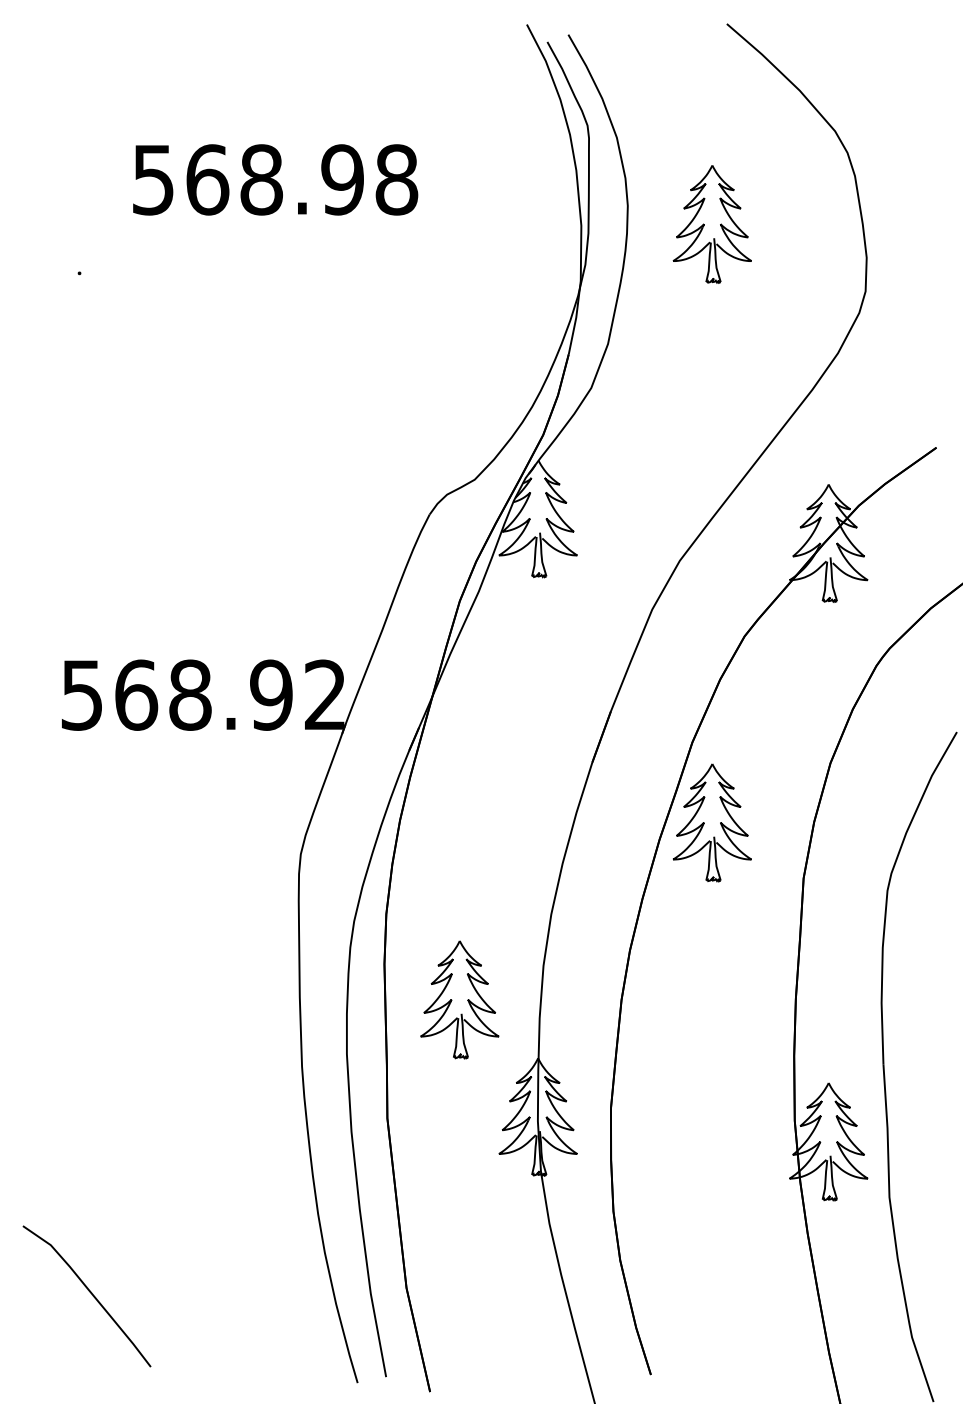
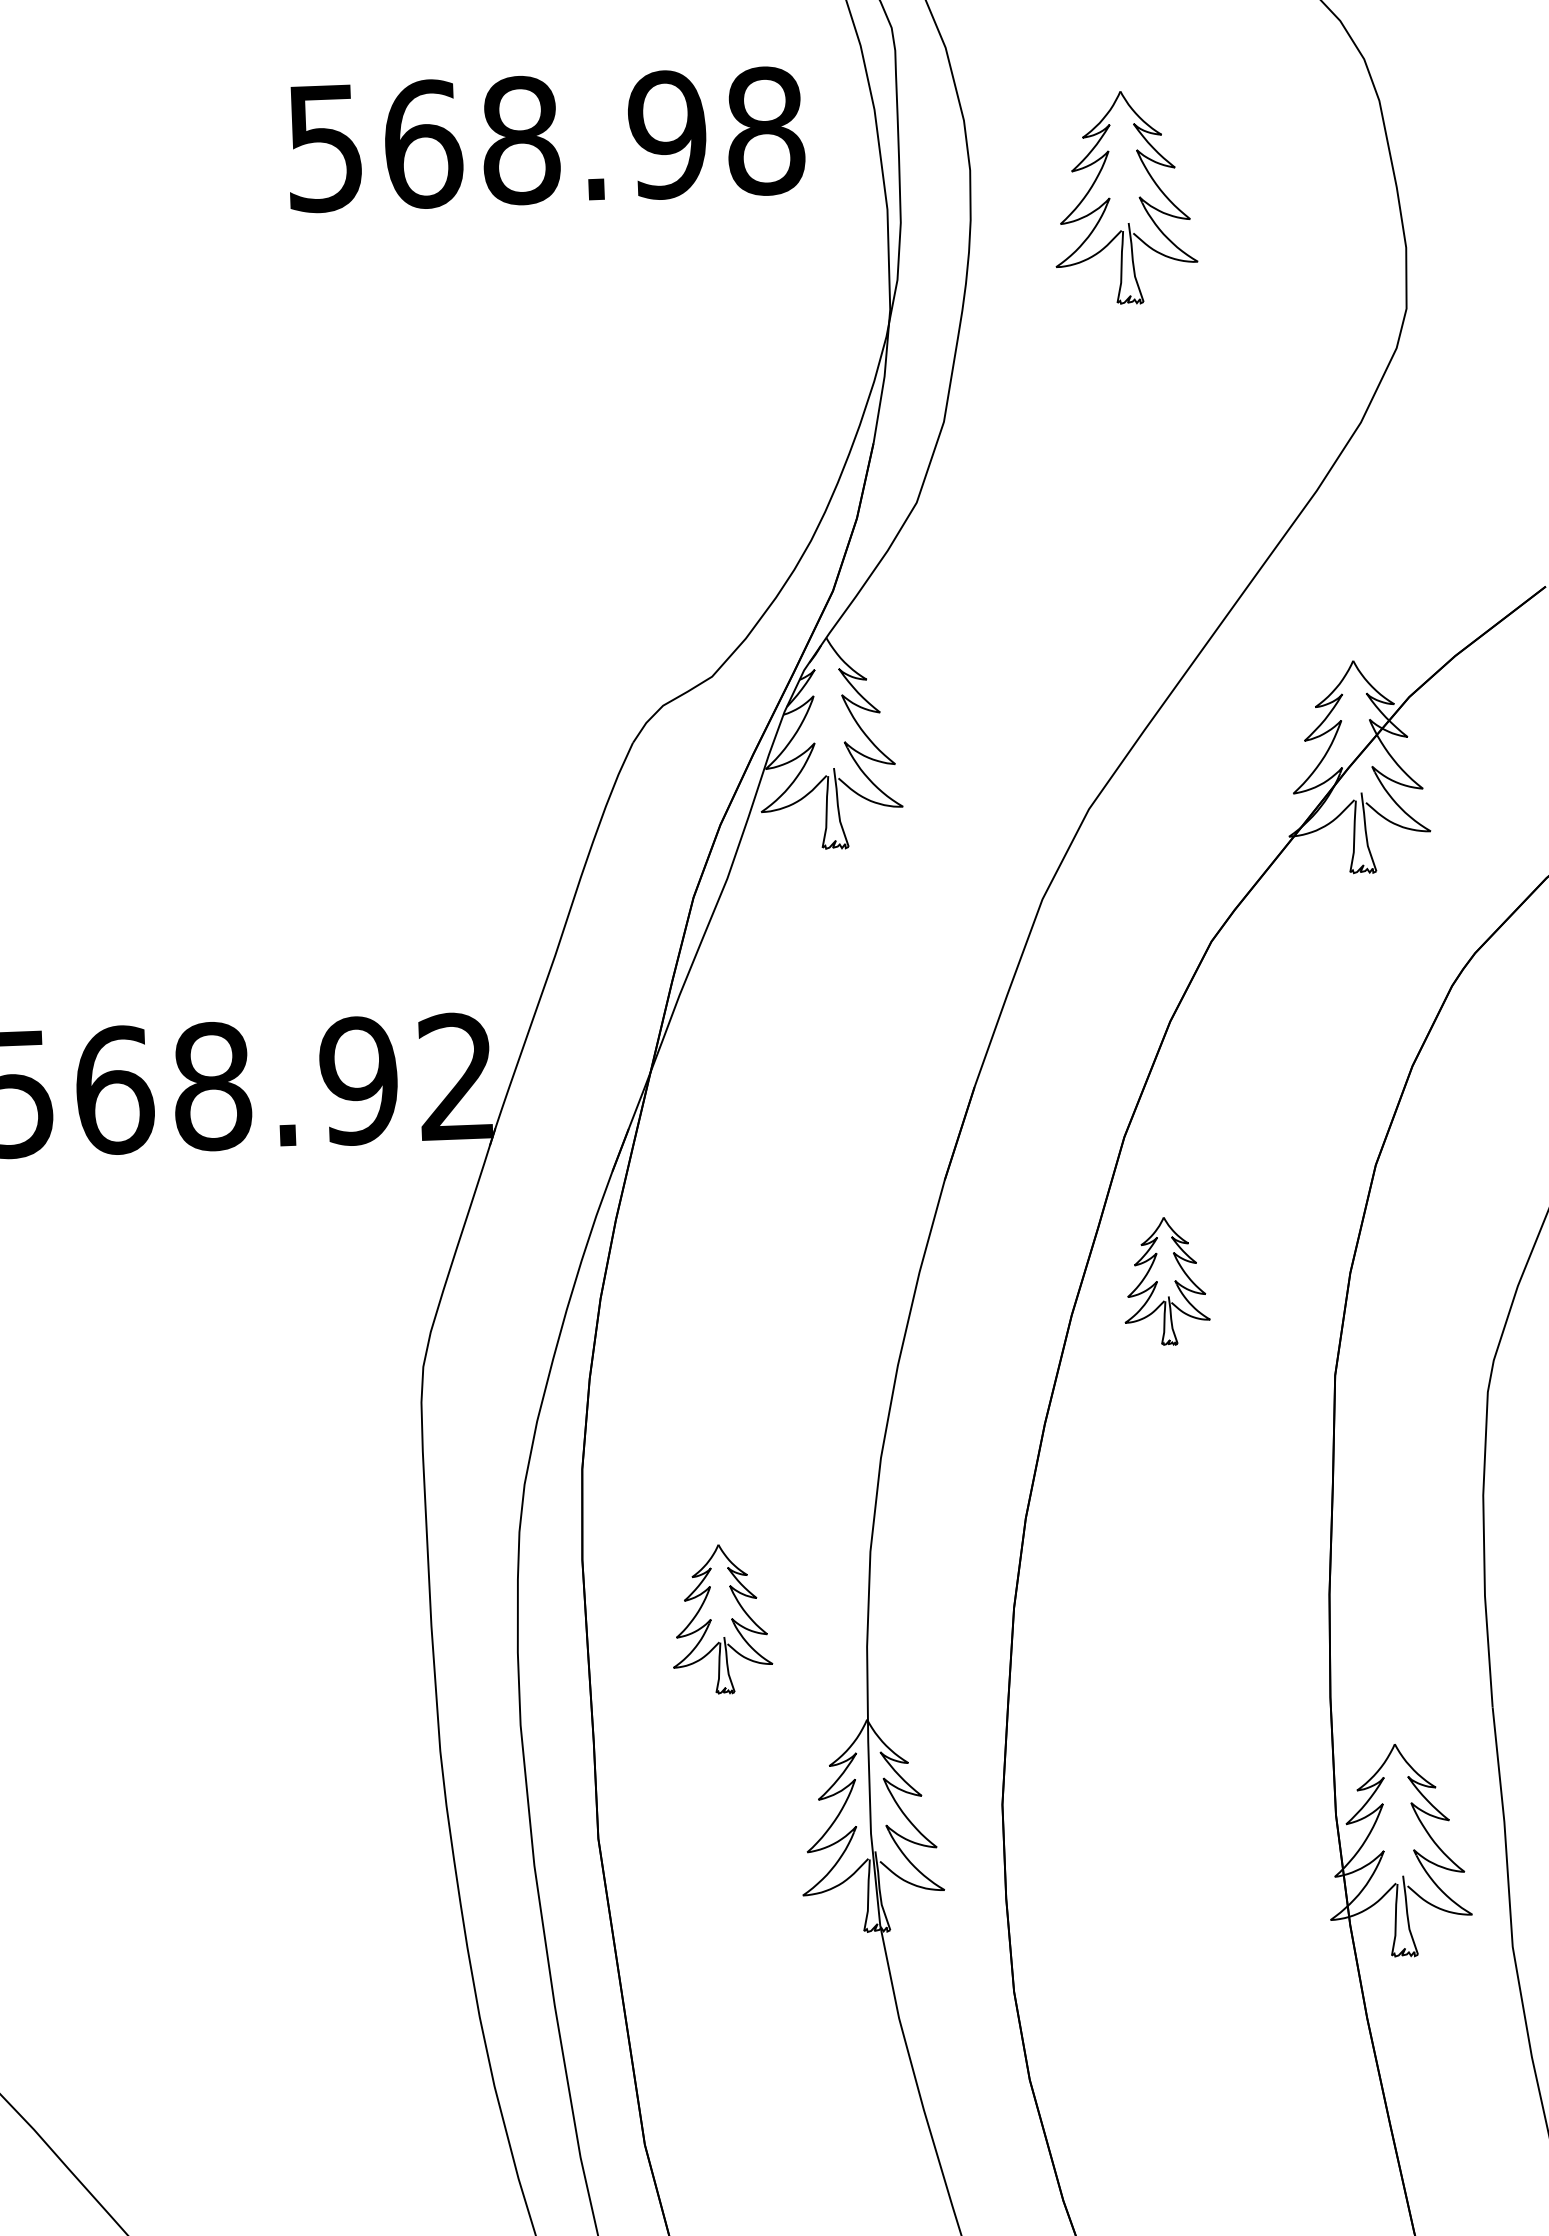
text: (275, 179) -> (545, 138), moved
part: (712, 822) -> (1166, 1280), size x0.6
part: (459, 999) -> (720, 1618), size x0.7

